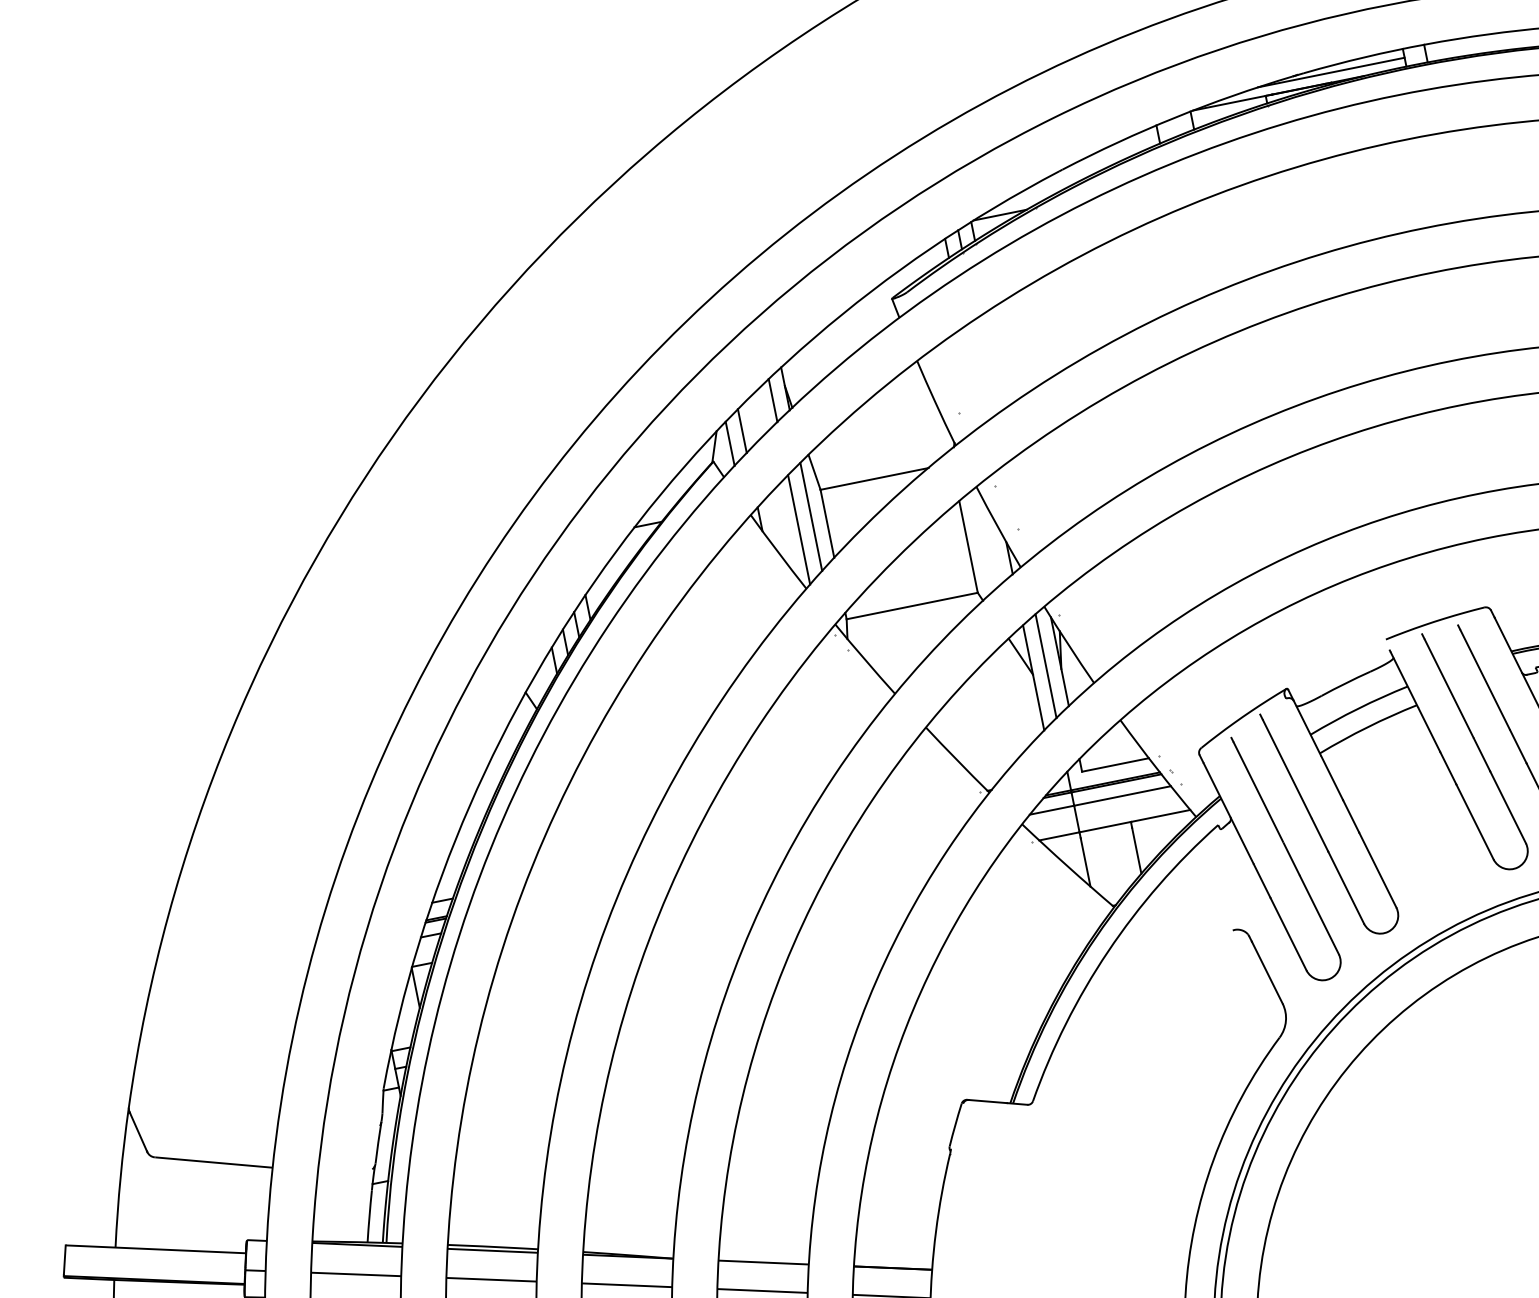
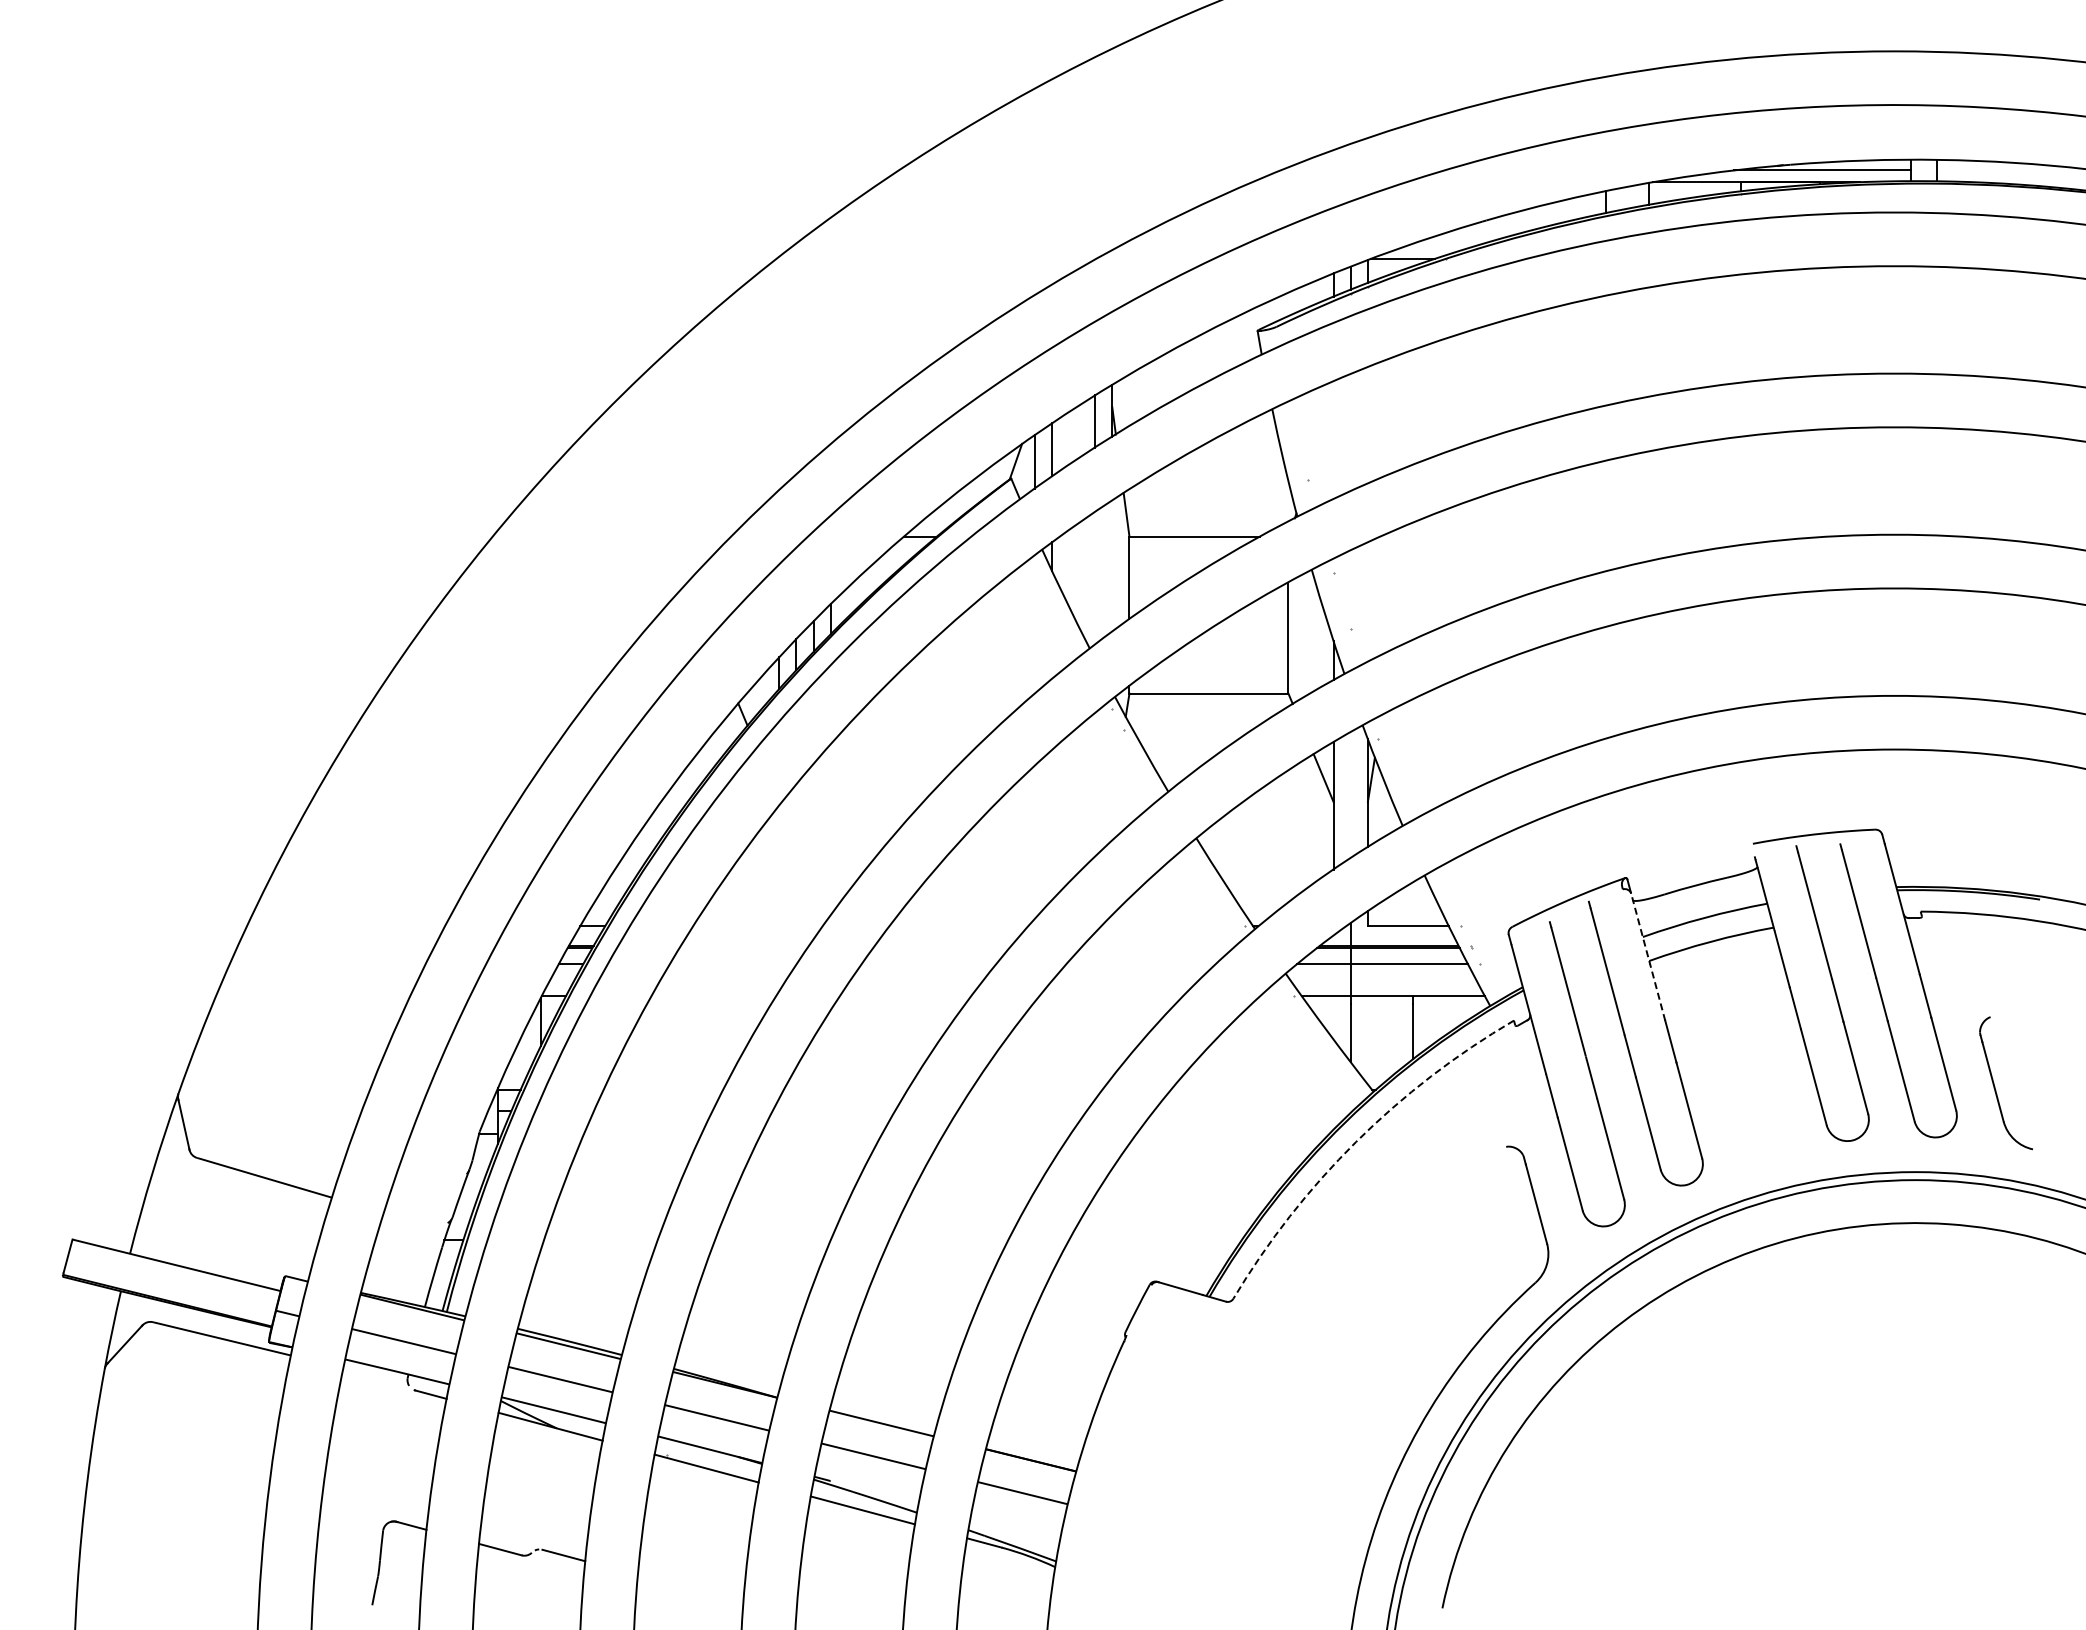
line: (811, 516) -> (1112, 565), removed
line: (799, 530) -> (1095, 578), removed
line: (1045, 666) -> (1350, 795), removed
line: (1318, 750) -> (1648, 957), solid -> dashed
arc: (1108, 950) -> (1356, 1141), solid -> dashed

